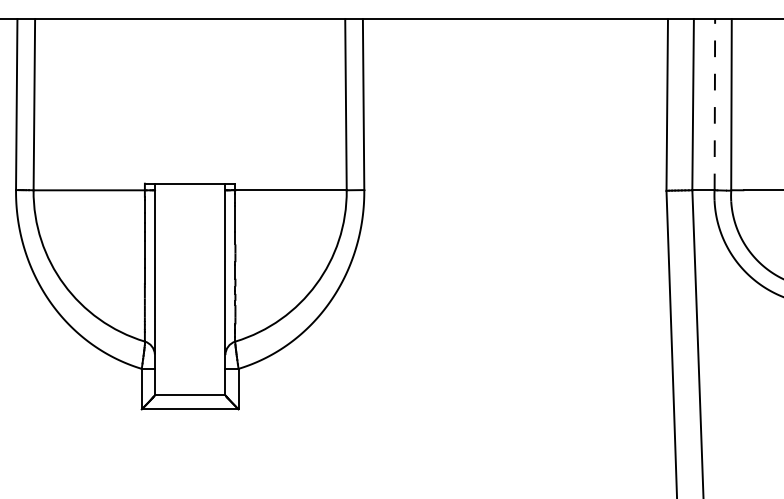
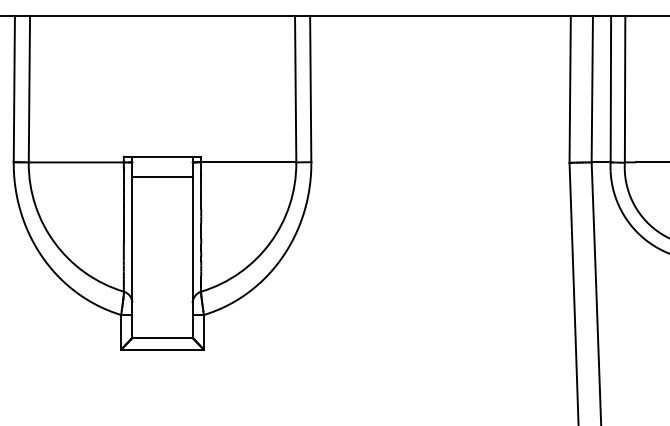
line: (714, 103) -> (610, 88), dashed -> solid
line: (190, 206) -> (162, 176), added

